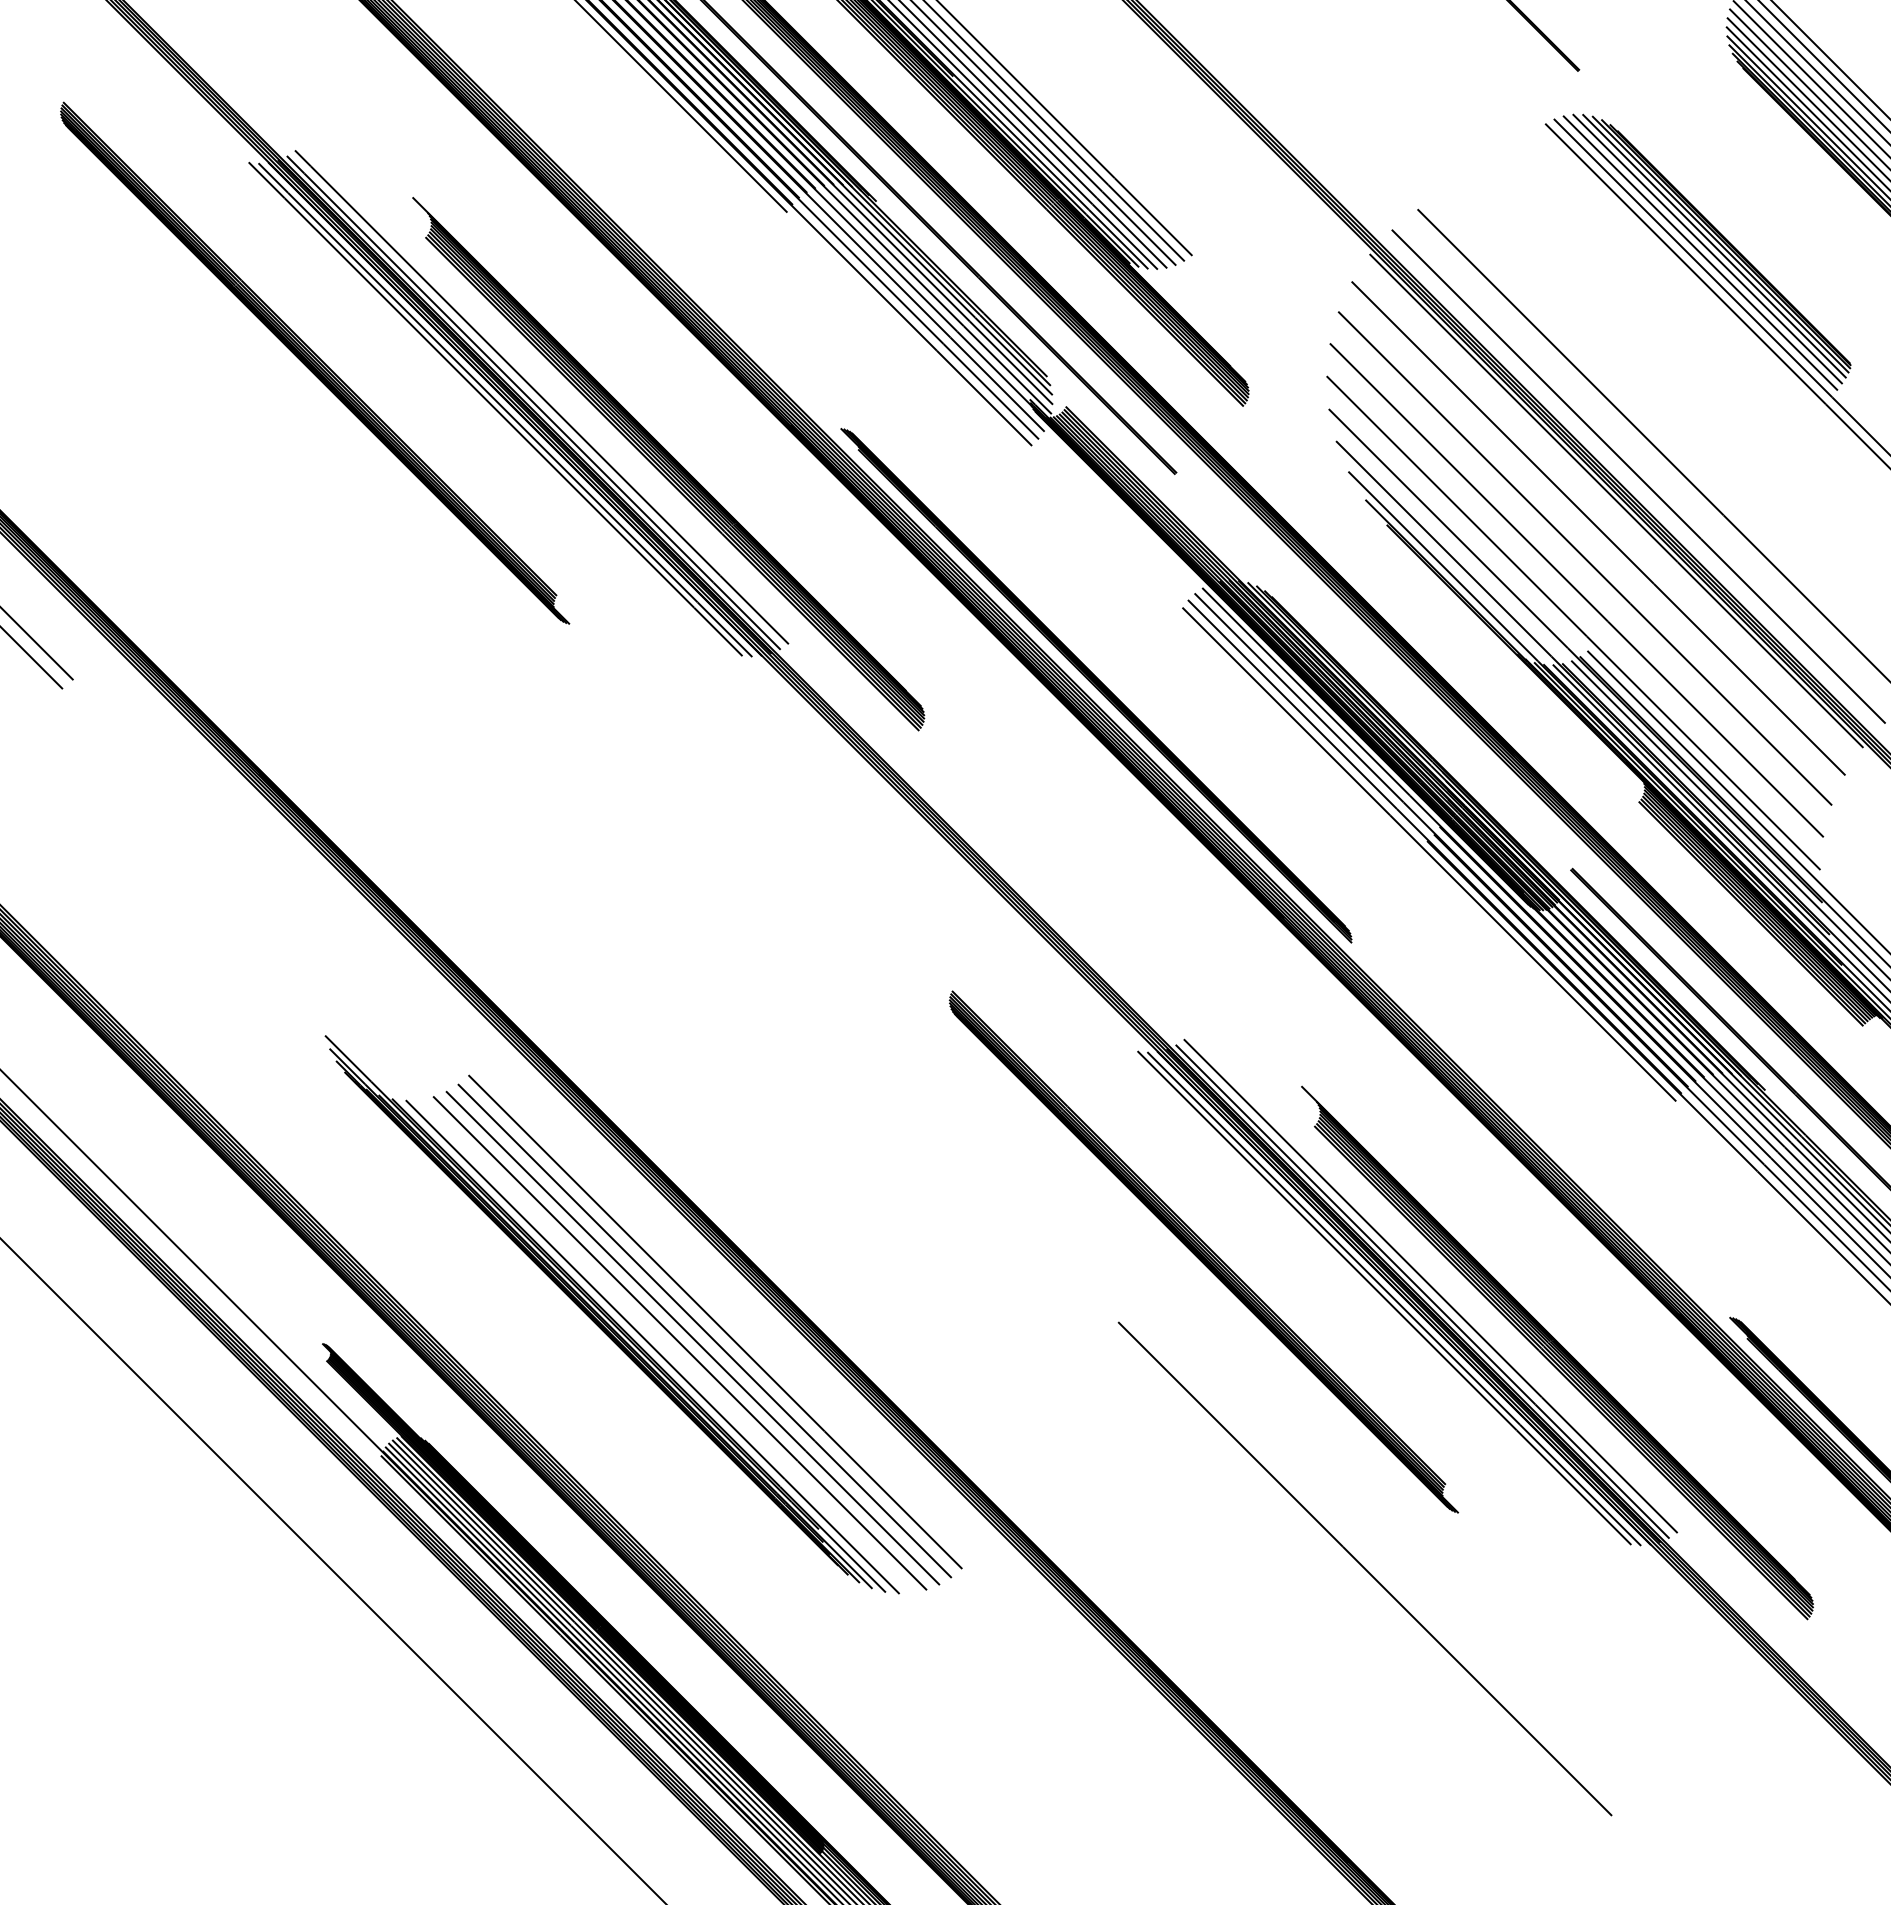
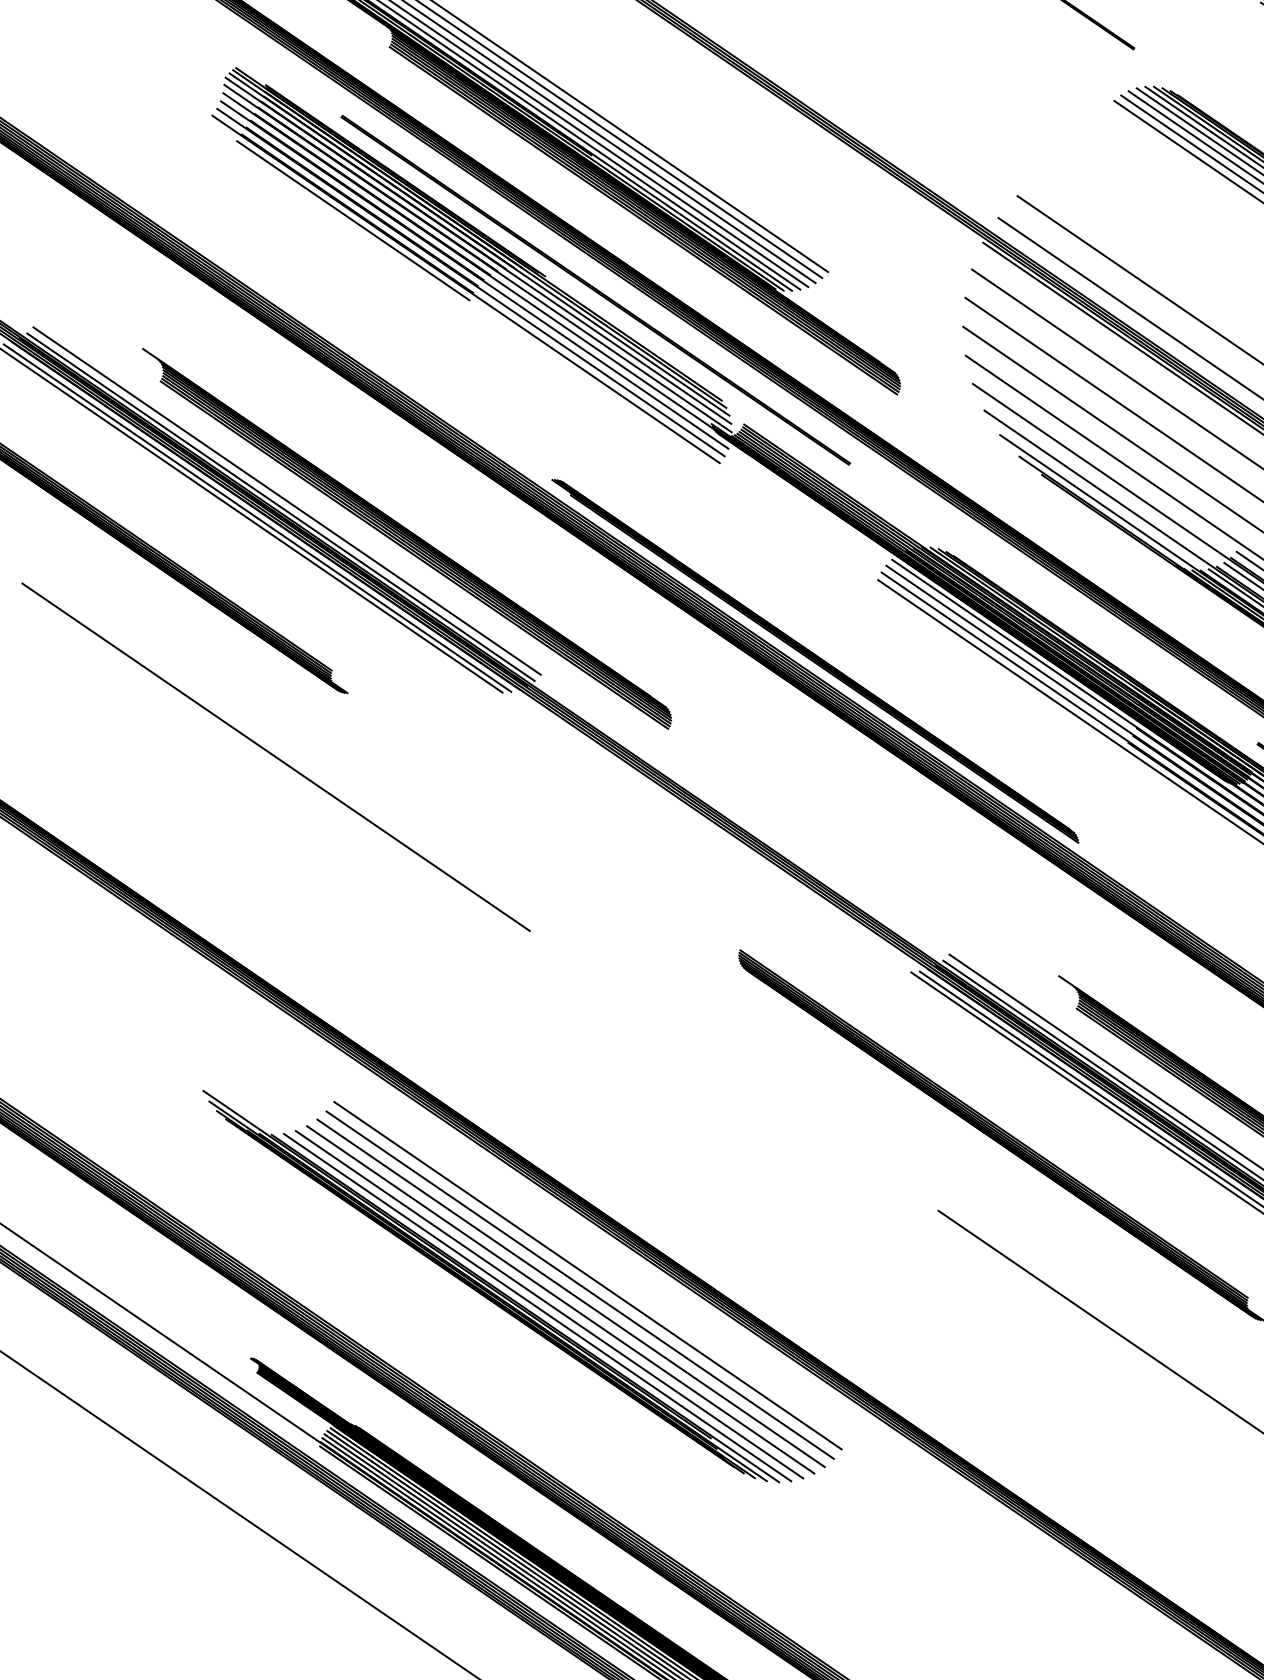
line: (476, 679) -> (276, 756), added
line: (666, 1346) -> (549, 1304), added

